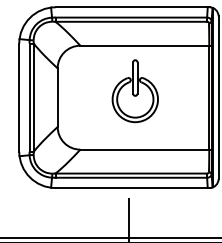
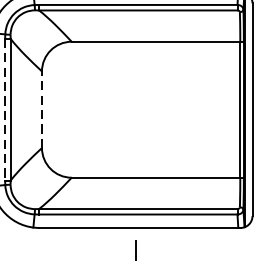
part: (134, 91) -> (142, 101), removed
line: (57, 97) -> (41, 109), solid -> dashed
line: (29, 98) -> (5, 110), solid -> dashed

